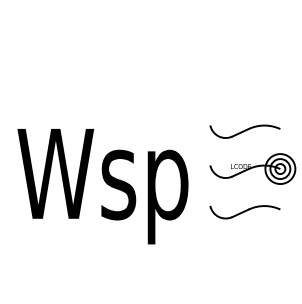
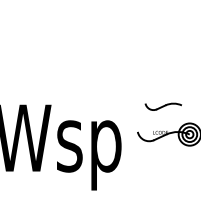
part: (244, 131) -> (163, 106), size x0.7
part: (244, 212) -> (163, 166), removed

